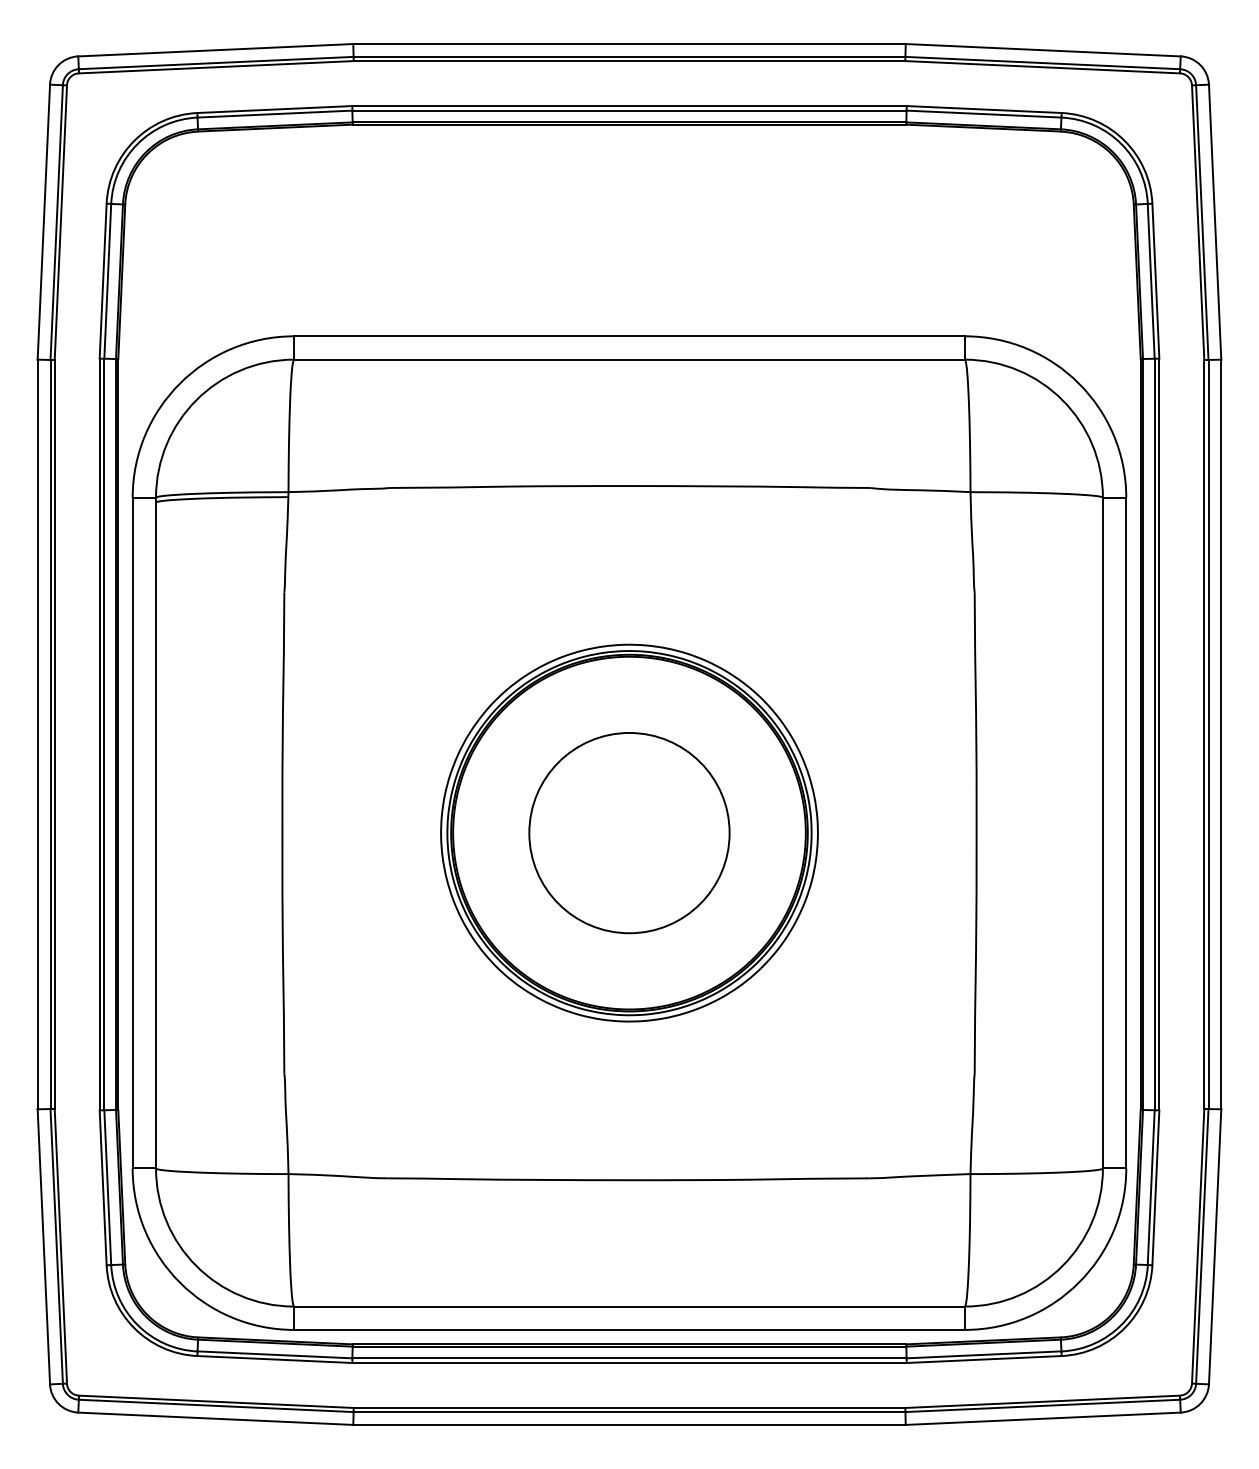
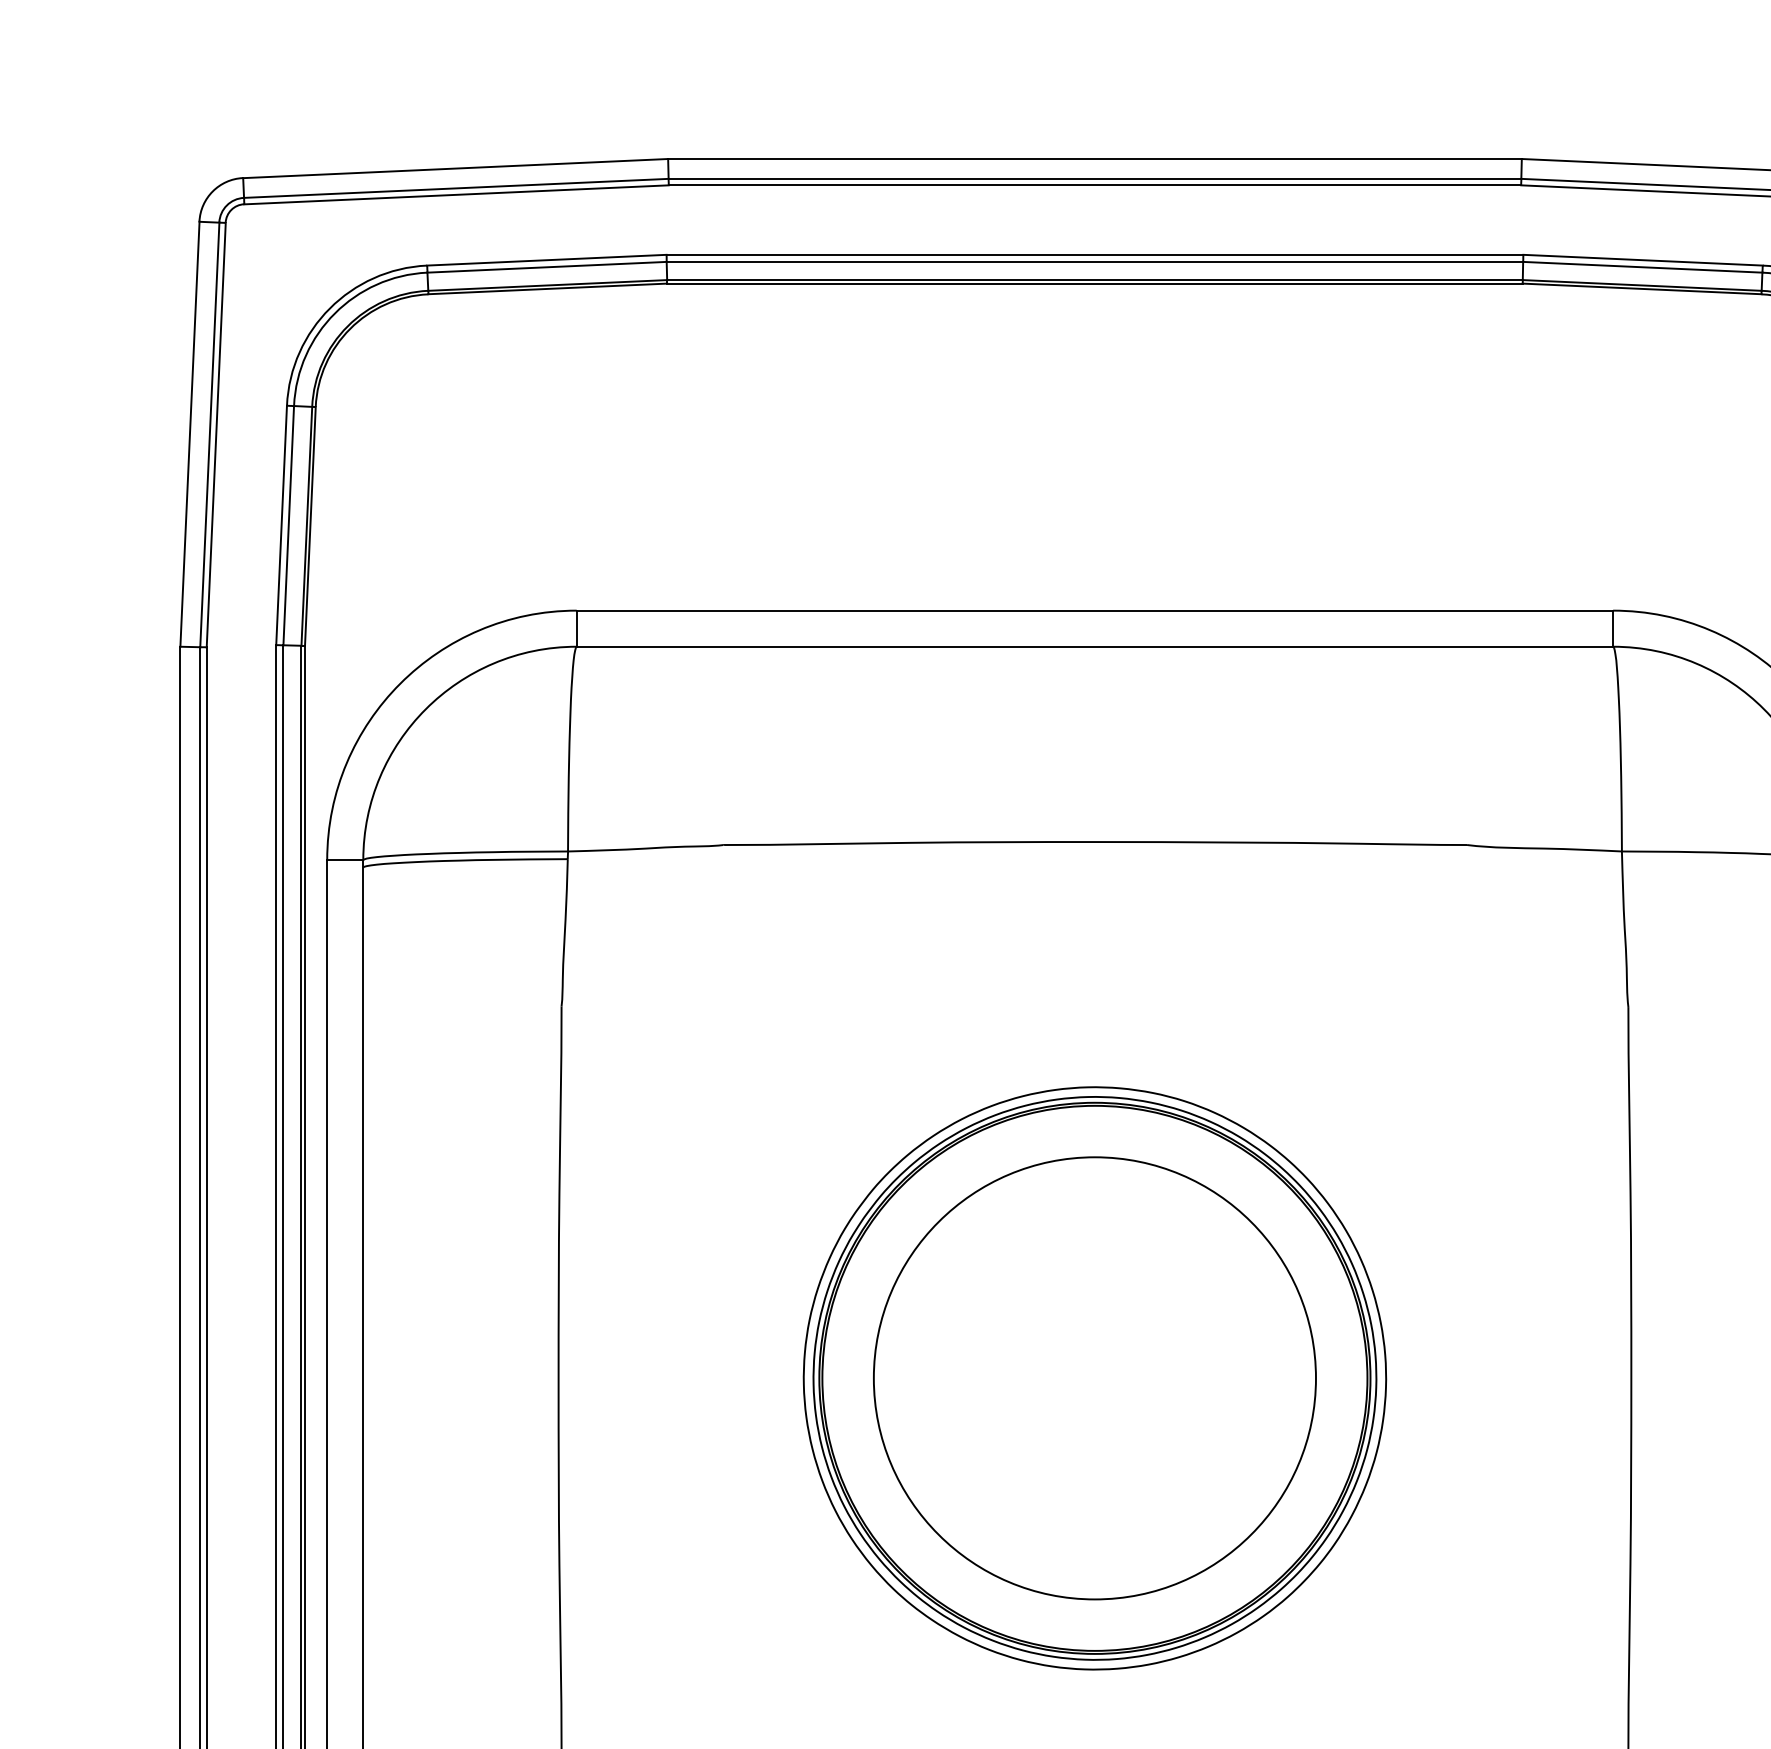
circle: (629, 833) -> (1094, 1378), size x1.43

